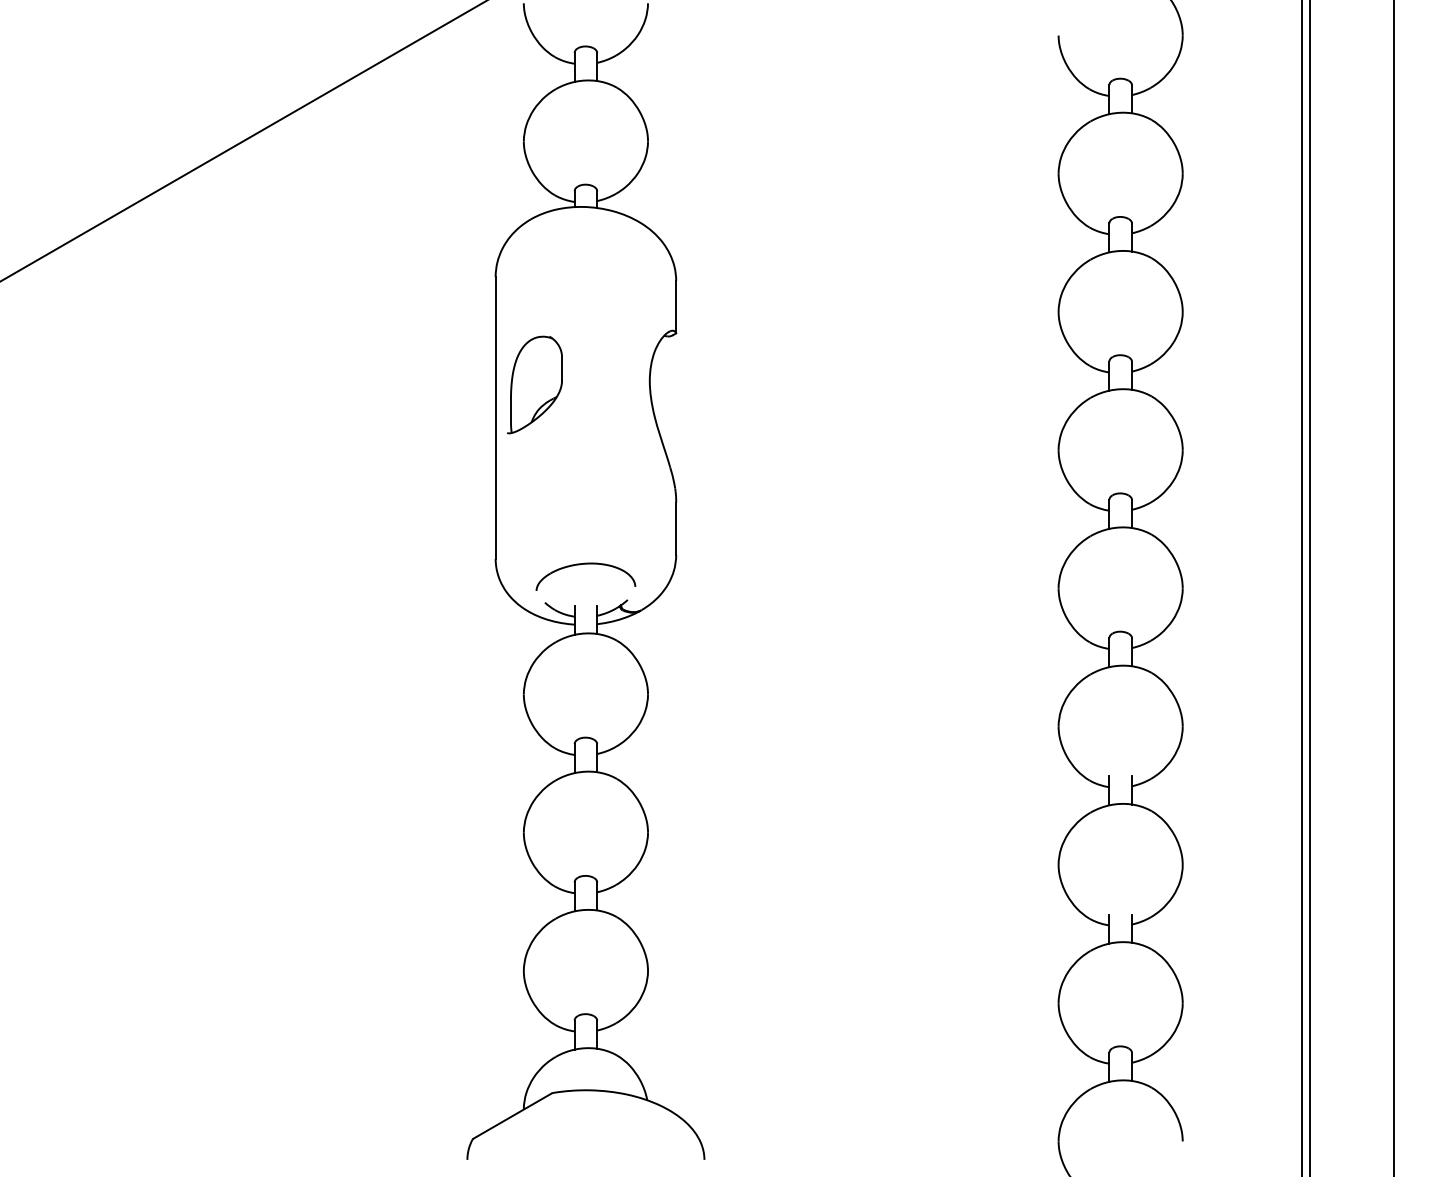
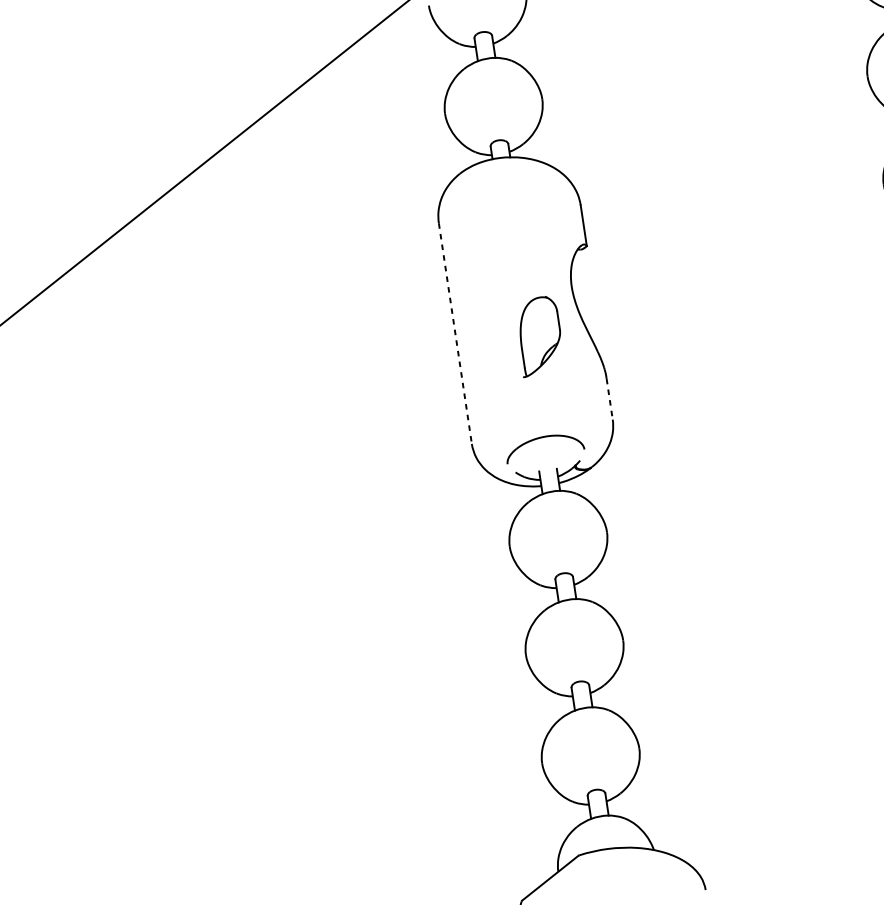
part: (534, 384) -> (538, 335), moved
line: (495, 418) -> (455, 334), solid -> dashed
line: (676, 529) -> (610, 399), solid -> dashed

